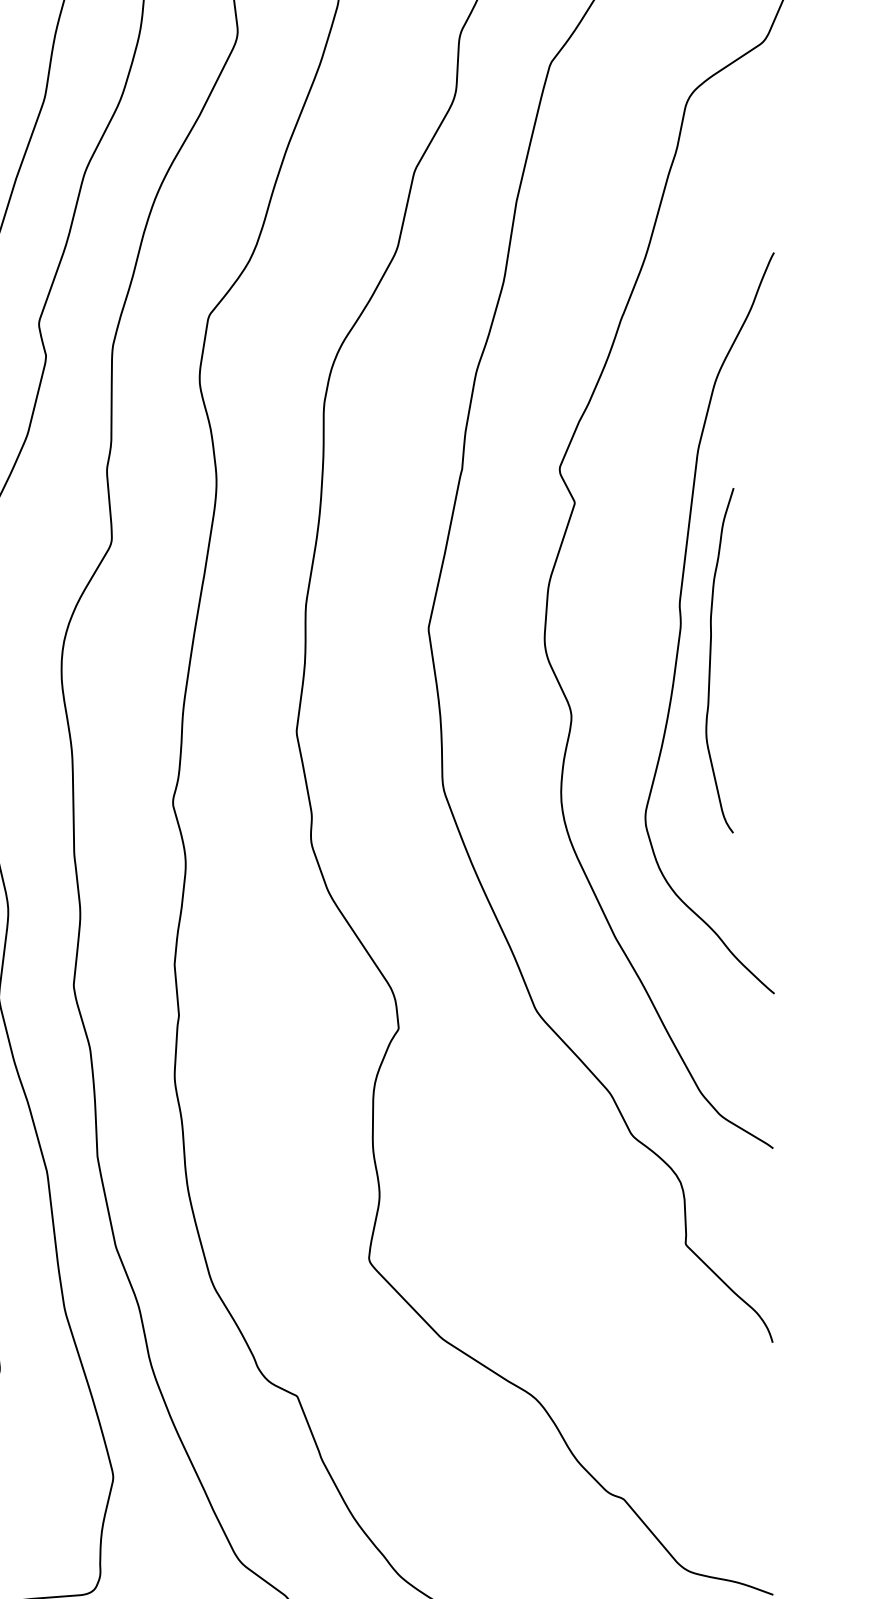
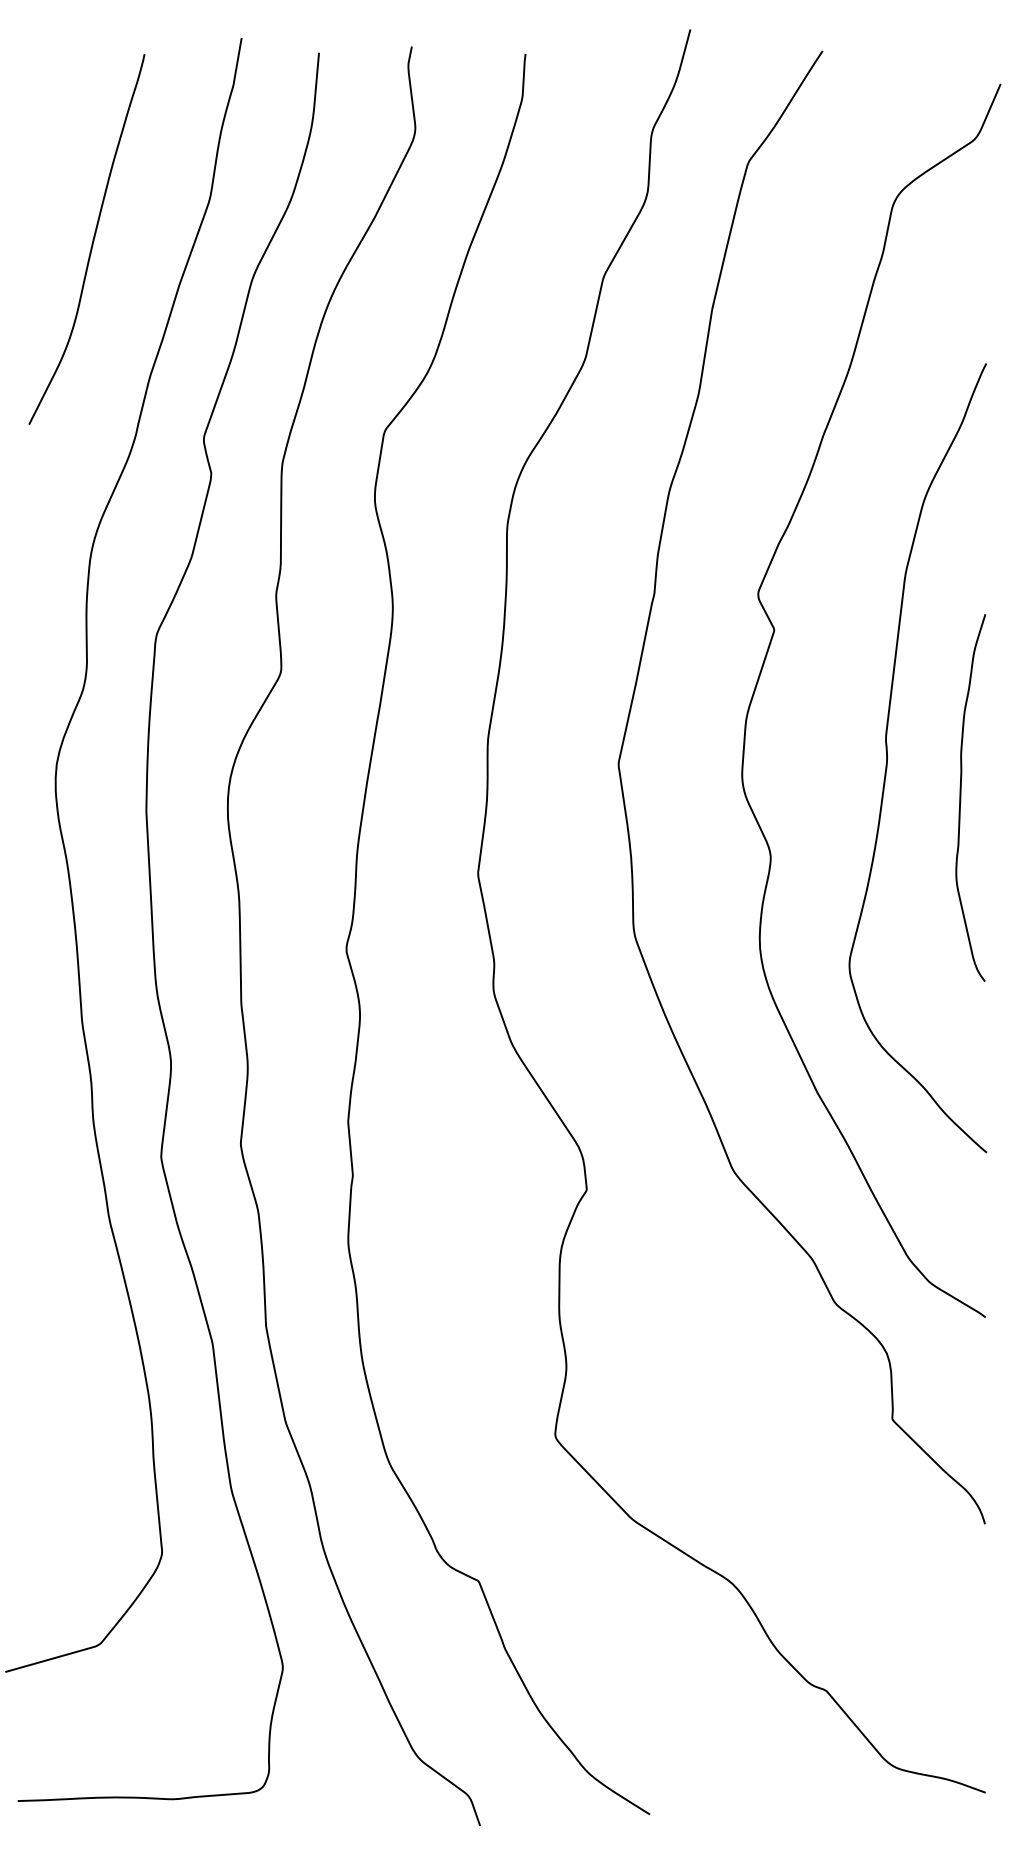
curve: (711, 660) -> (961, 797), moved

